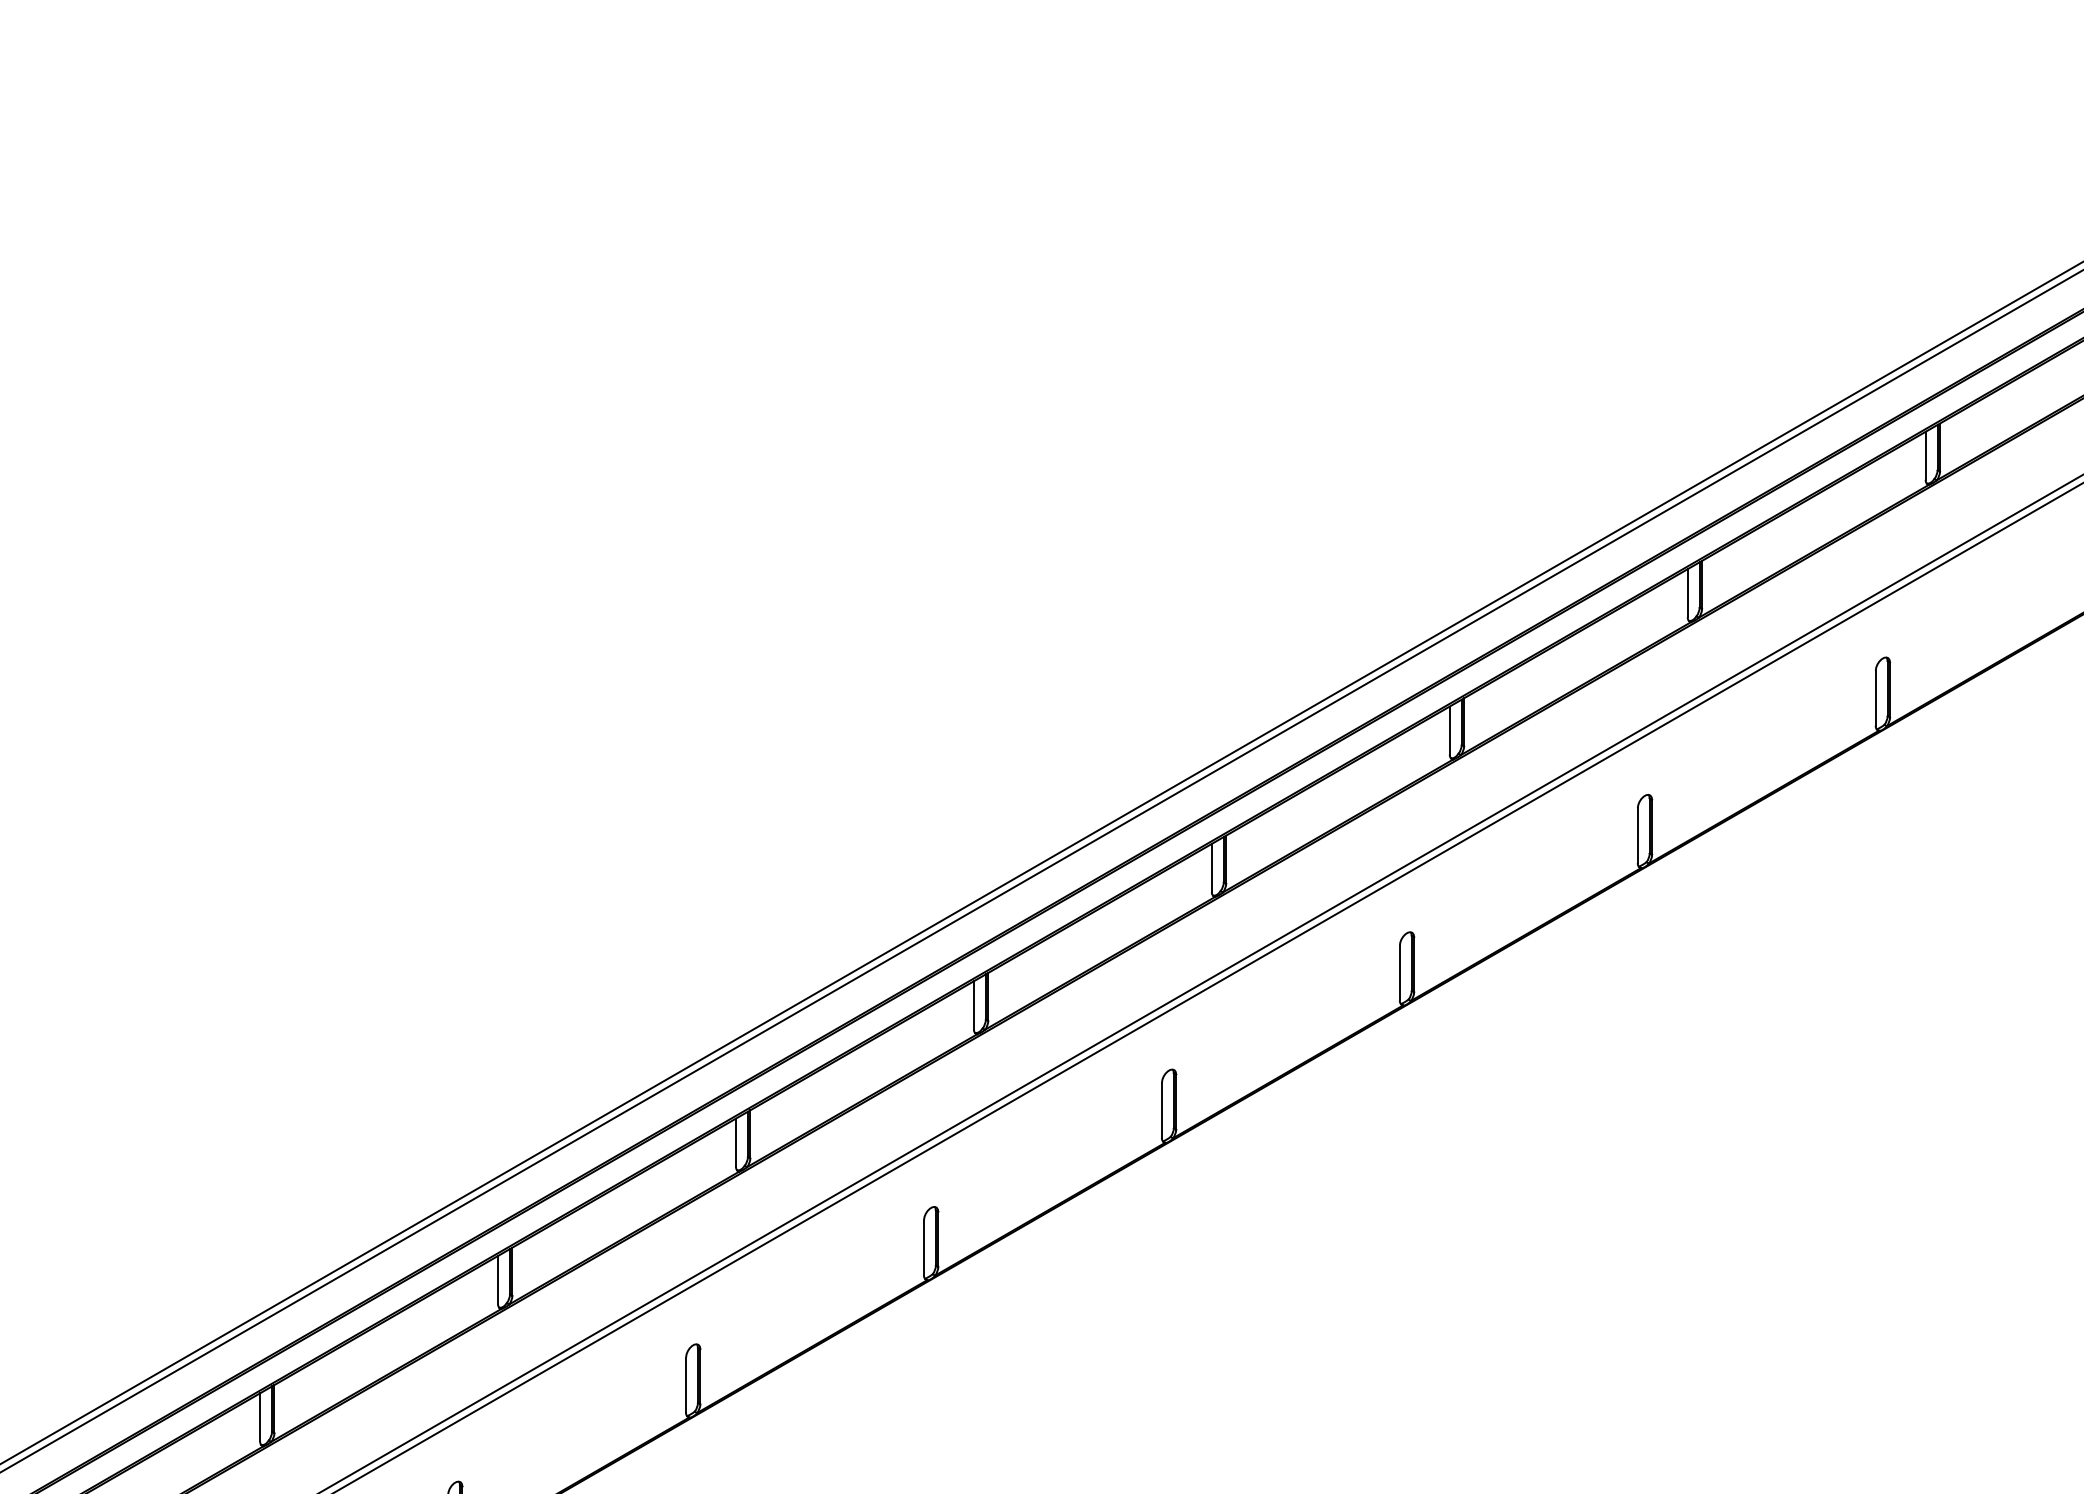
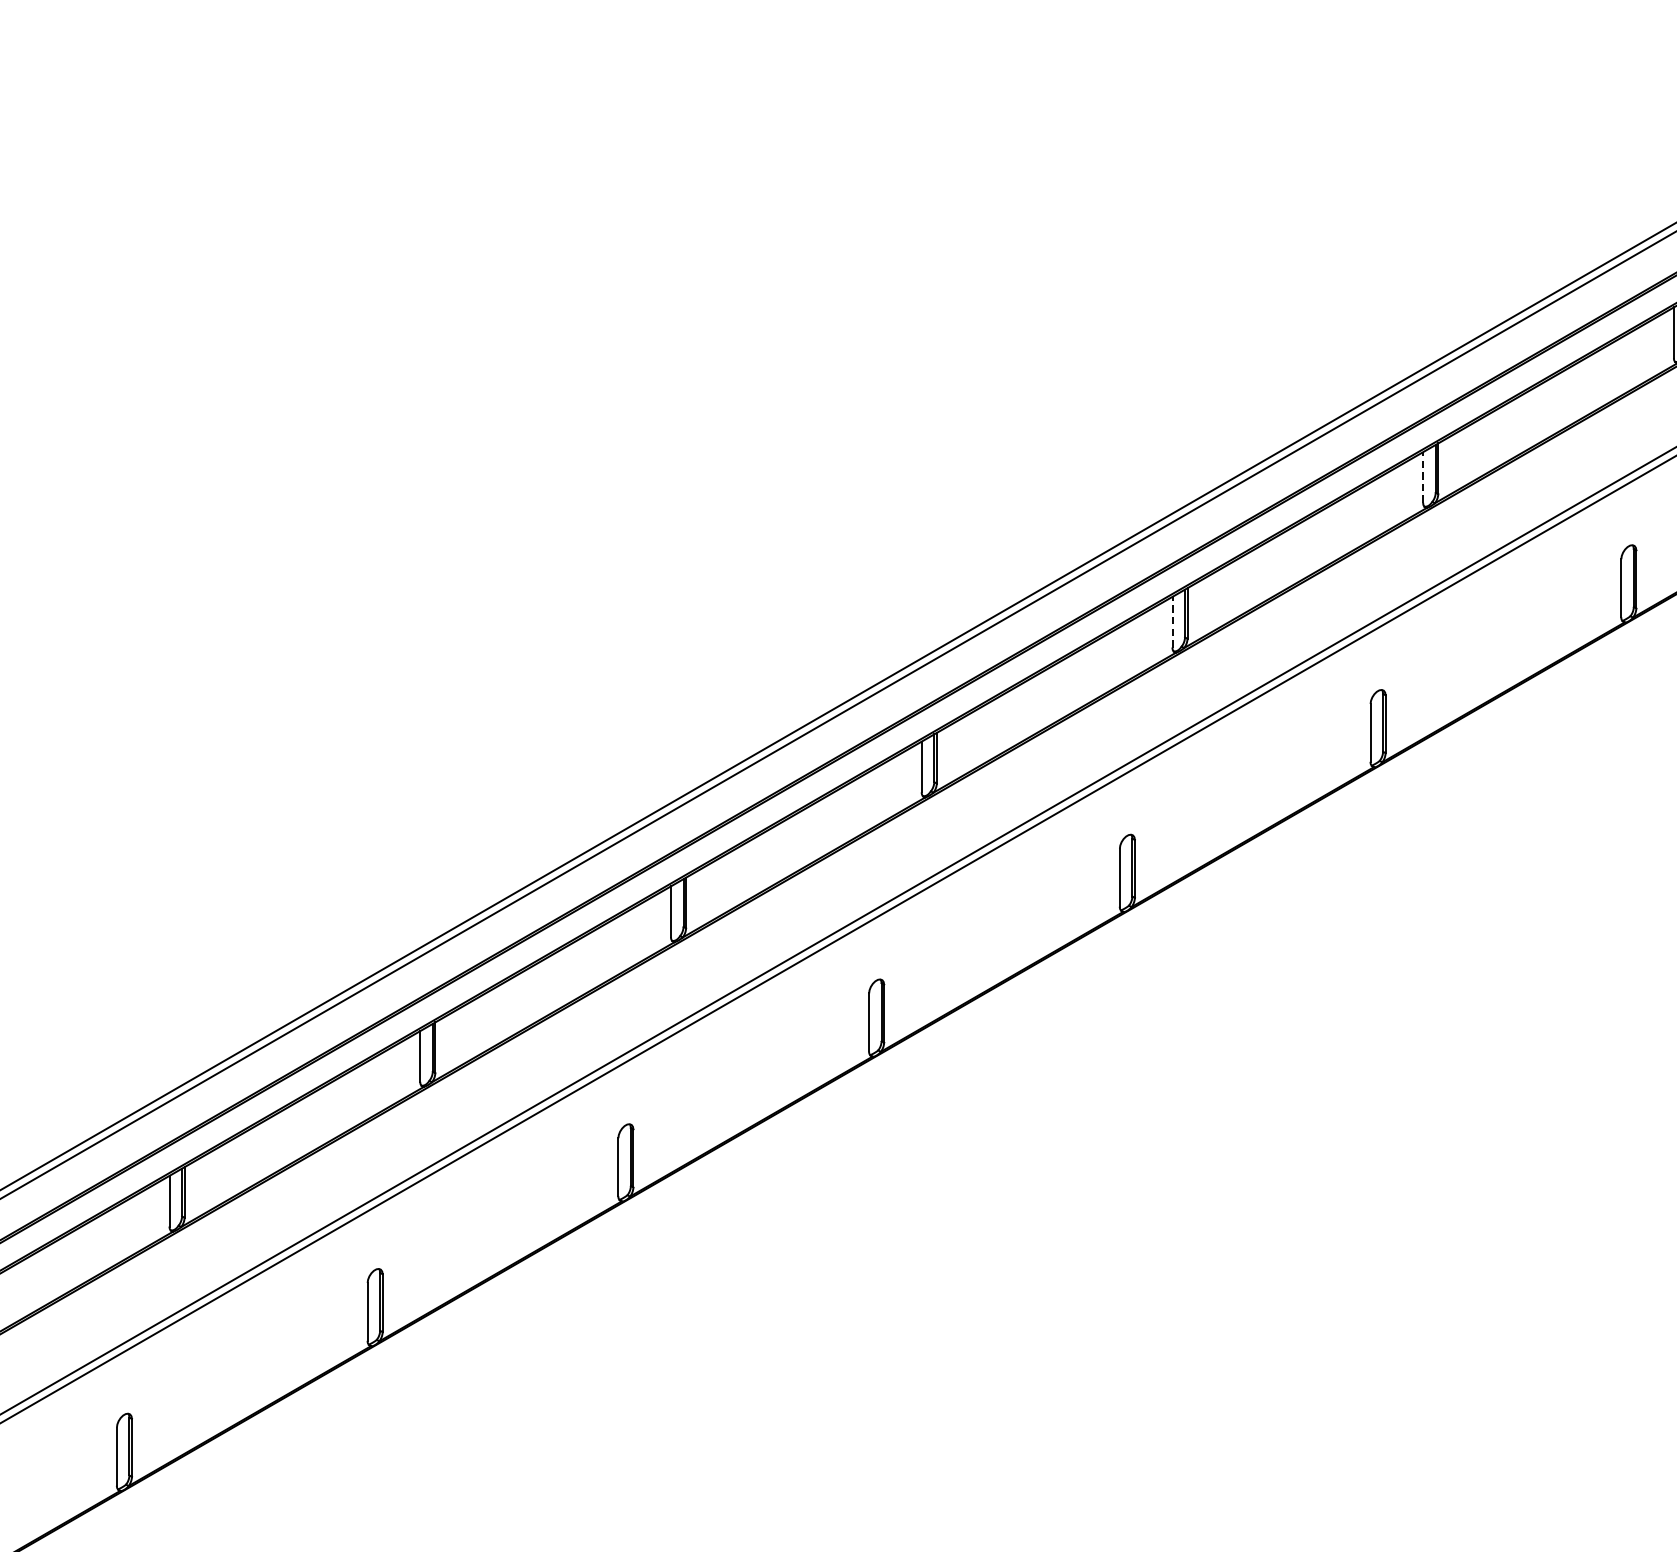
line: (1687, 592) -> (1422, 476), solid -> dashed
line: (1449, 730) -> (1172, 622), solid -> dashed

